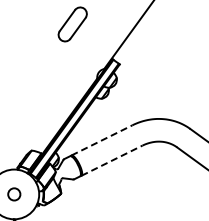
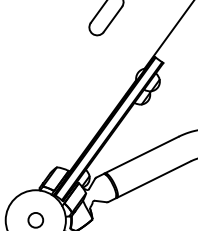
line: (101, 140) -> (141, 155), dashed -> solid
line: (112, 160) -> (154, 179), dashed -> solid

